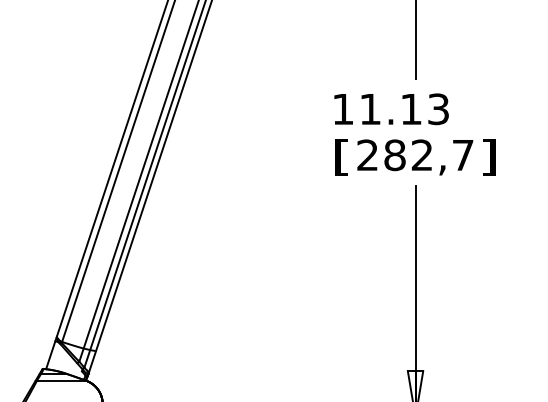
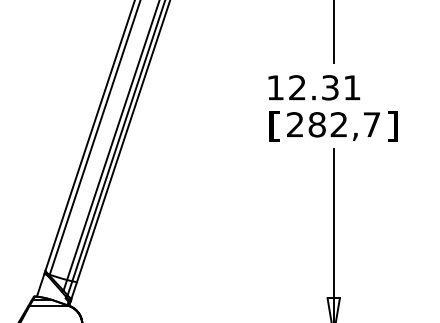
text: (404, 109) -> (324, 87), 11.13 -> 12.31

